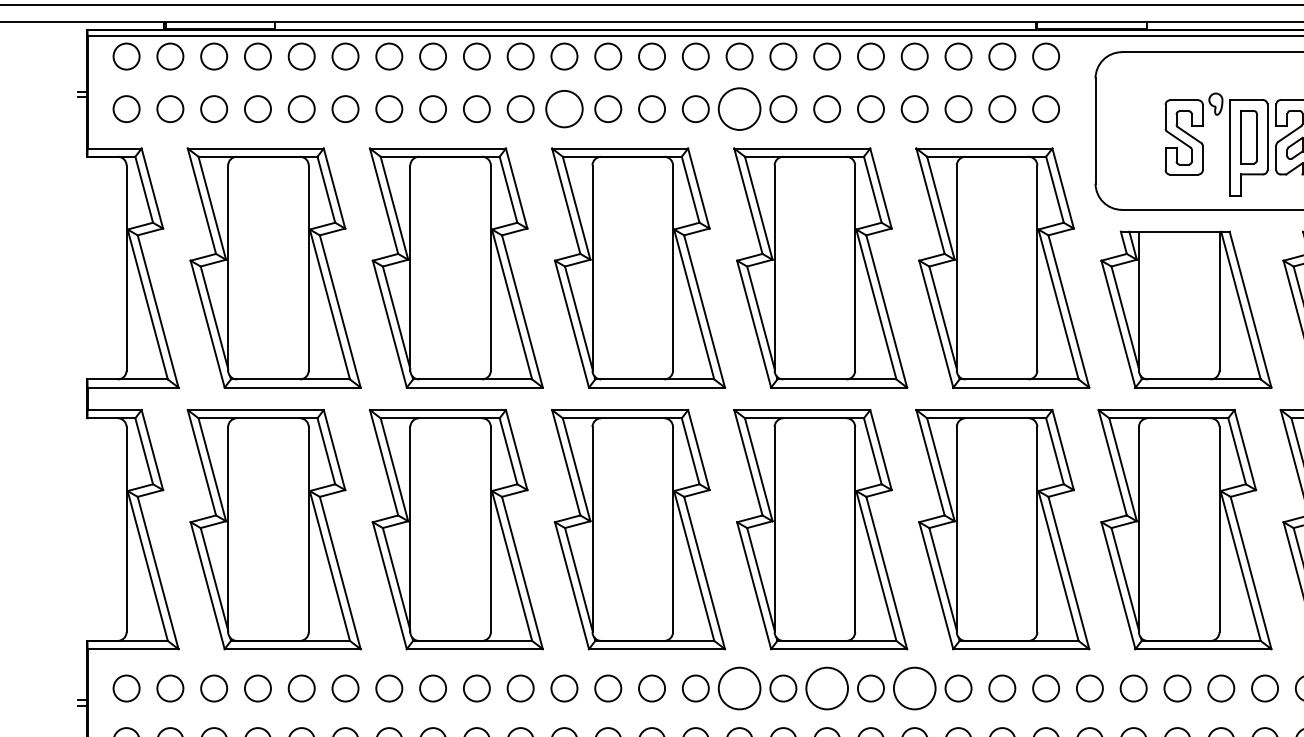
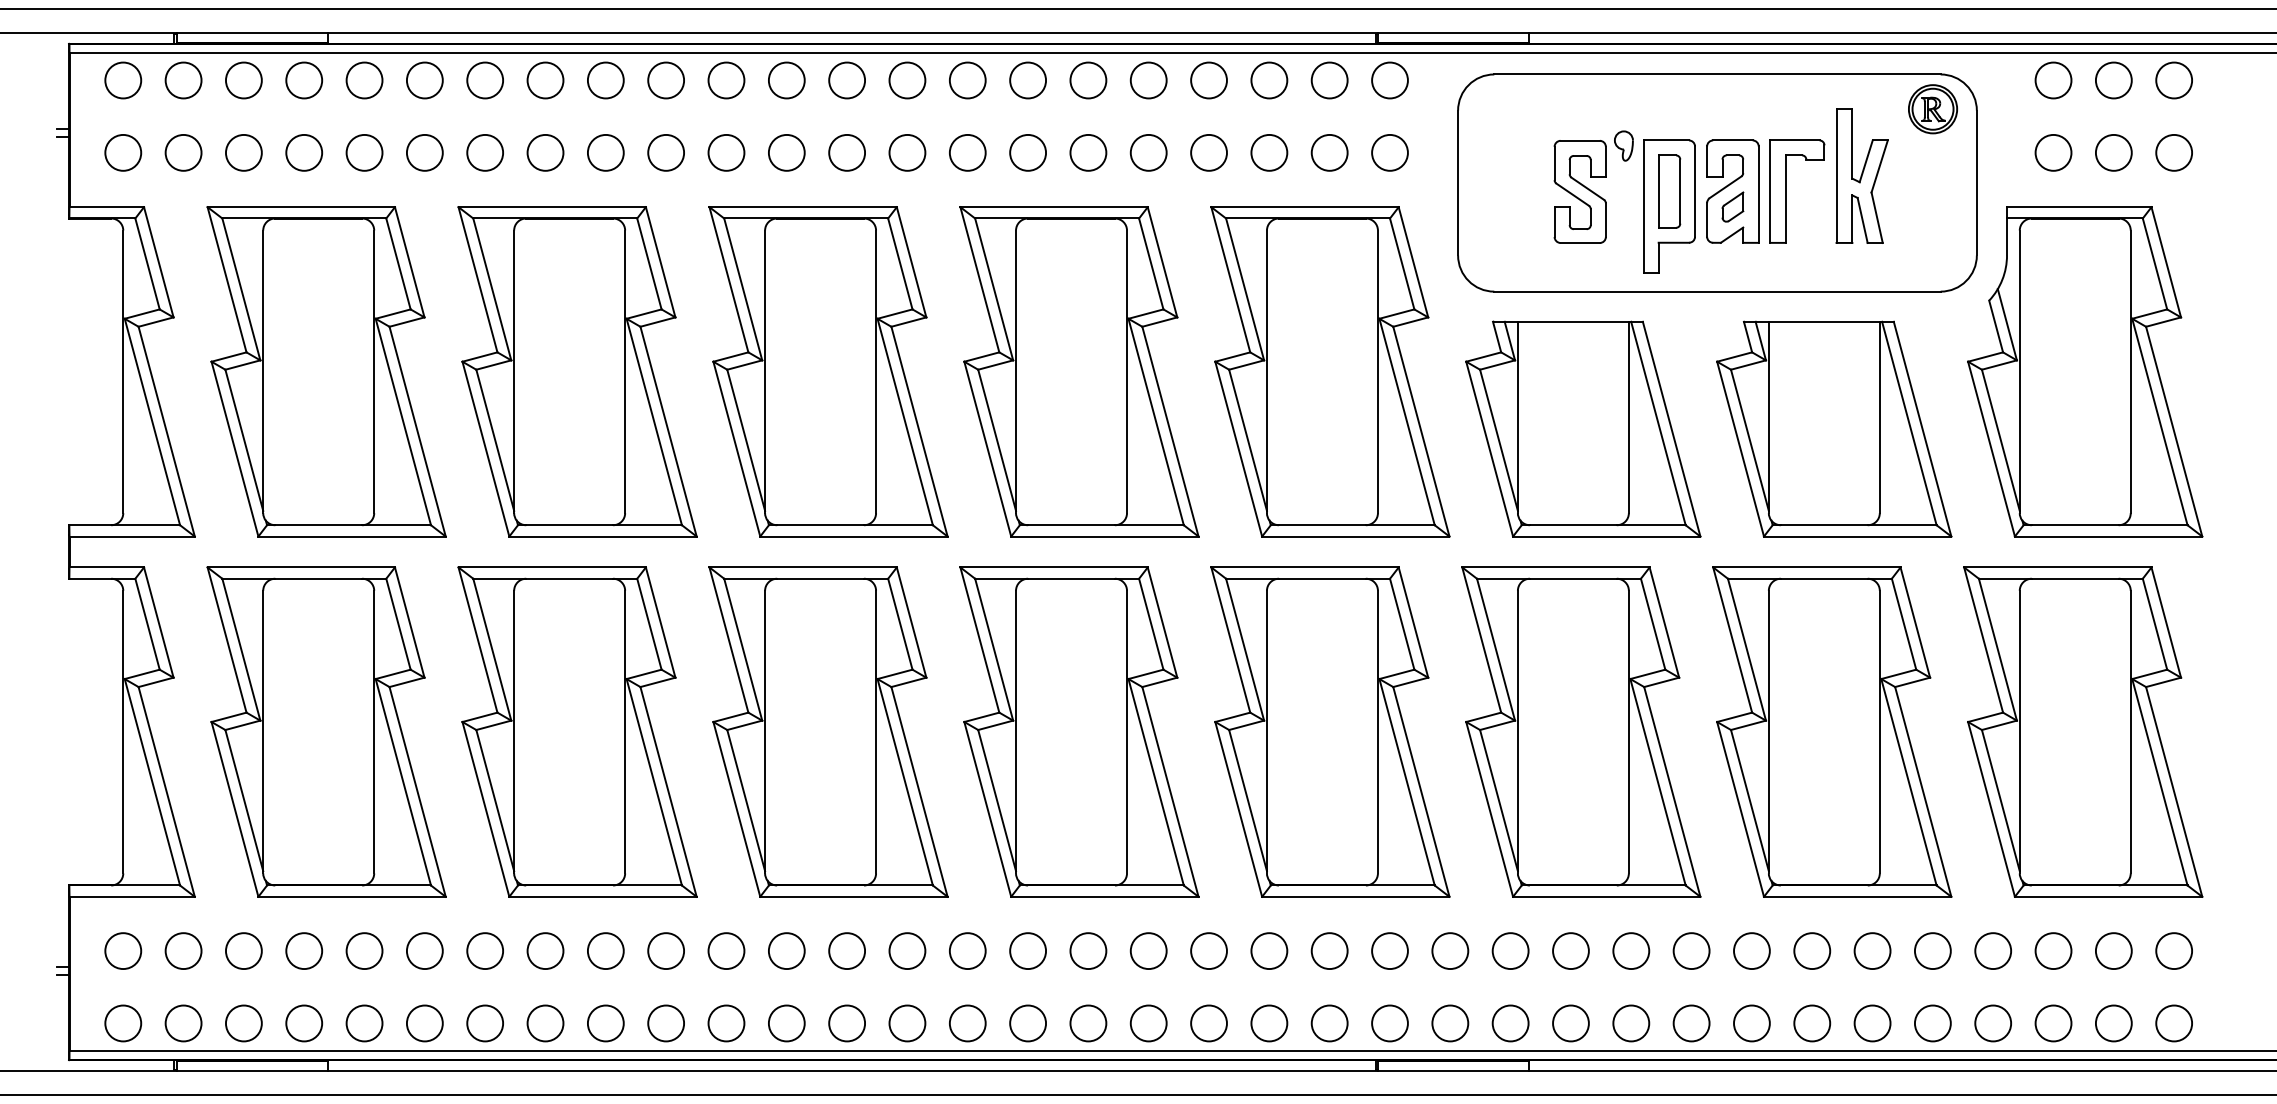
circle: (564, 108) -> (726, 152), size x0.71
circle: (739, 108) -> (967, 152), size x0.62
circle: (739, 688) -> (967, 951), size x0.62
circle: (827, 688) -> (1088, 951), size x0.62
circle: (914, 688) -> (1208, 951), size x0.62

